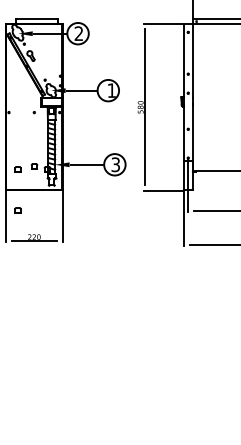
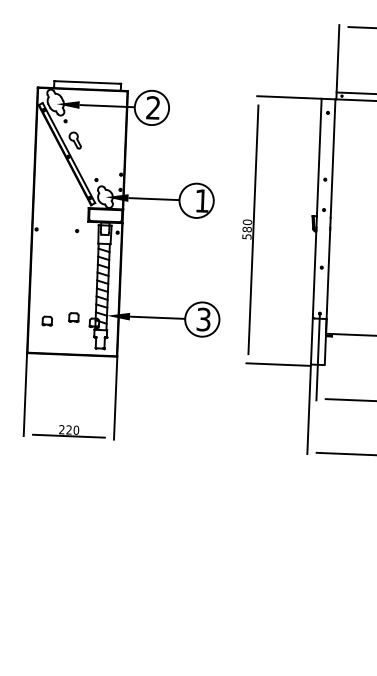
part: (17, 210) -> (43, 386), removed

